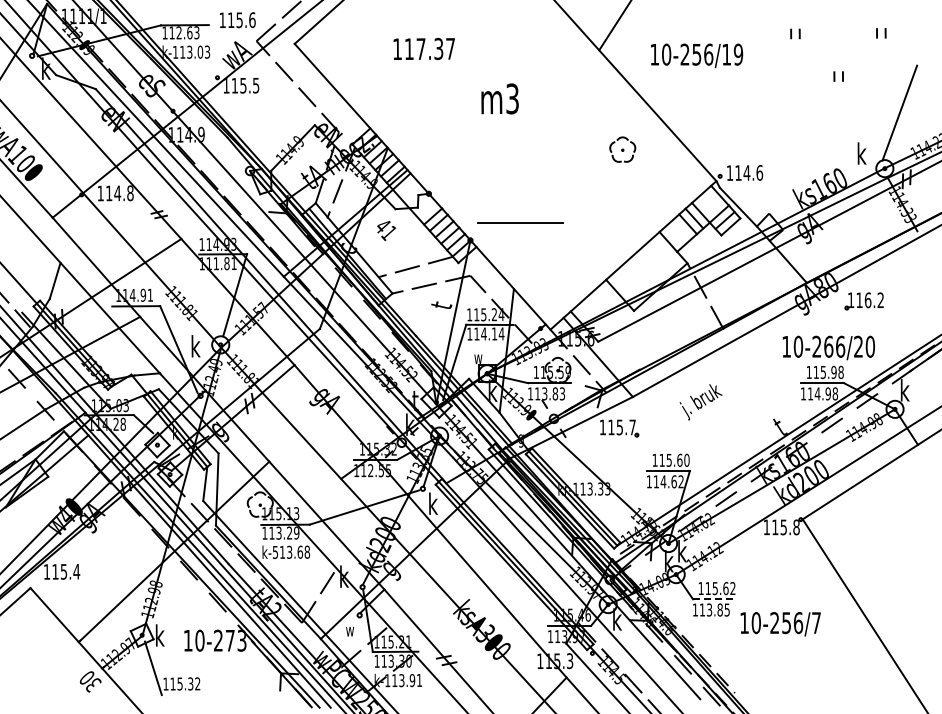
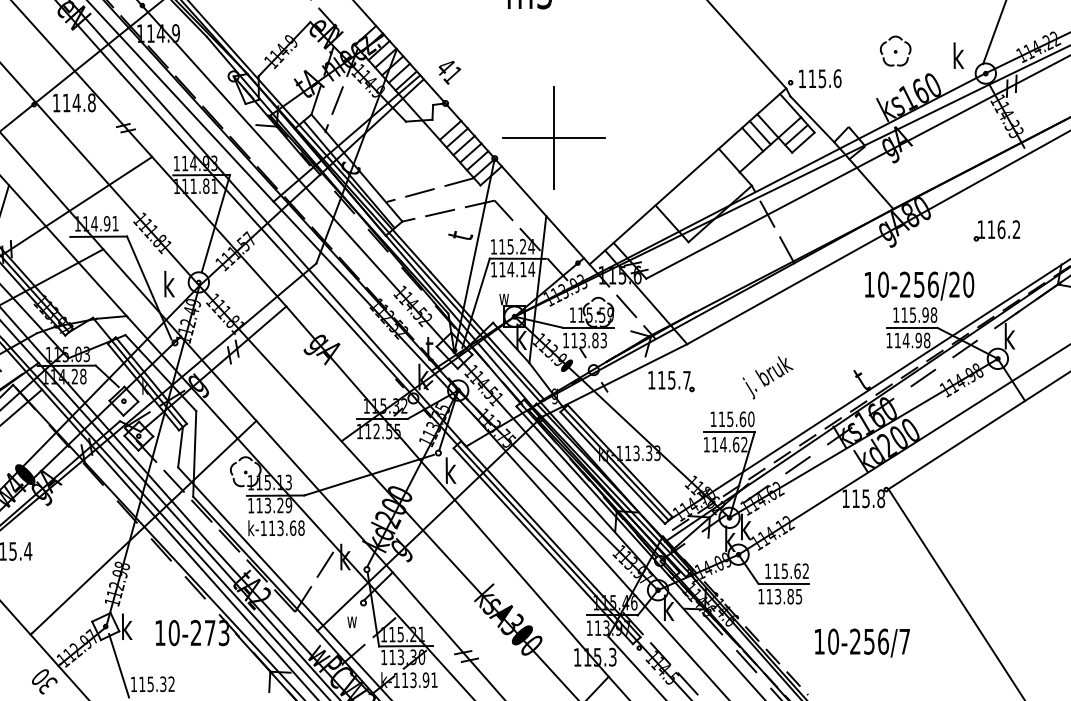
part: (622, 149) -> (895, 50), moved
text: (746, 172) -> (821, 78), 114.6 -> 115.6
line: (520, 223) -> (554, 138), added
text: (386, 231) -> (449, 73), moved
part: (863, 301) -> (996, 231), moved
text: (828, 346) -> (919, 284), 10-266/20 -> 10-256/20
text: (700, 402) -> (767, 377), moved
text: (274, 552) -> (262, 528), k-513.68 -> k-113.68
line: (714, 599) -> (783, 584), dashed -> solid
text: (780, 624) -> (862, 643), moved

